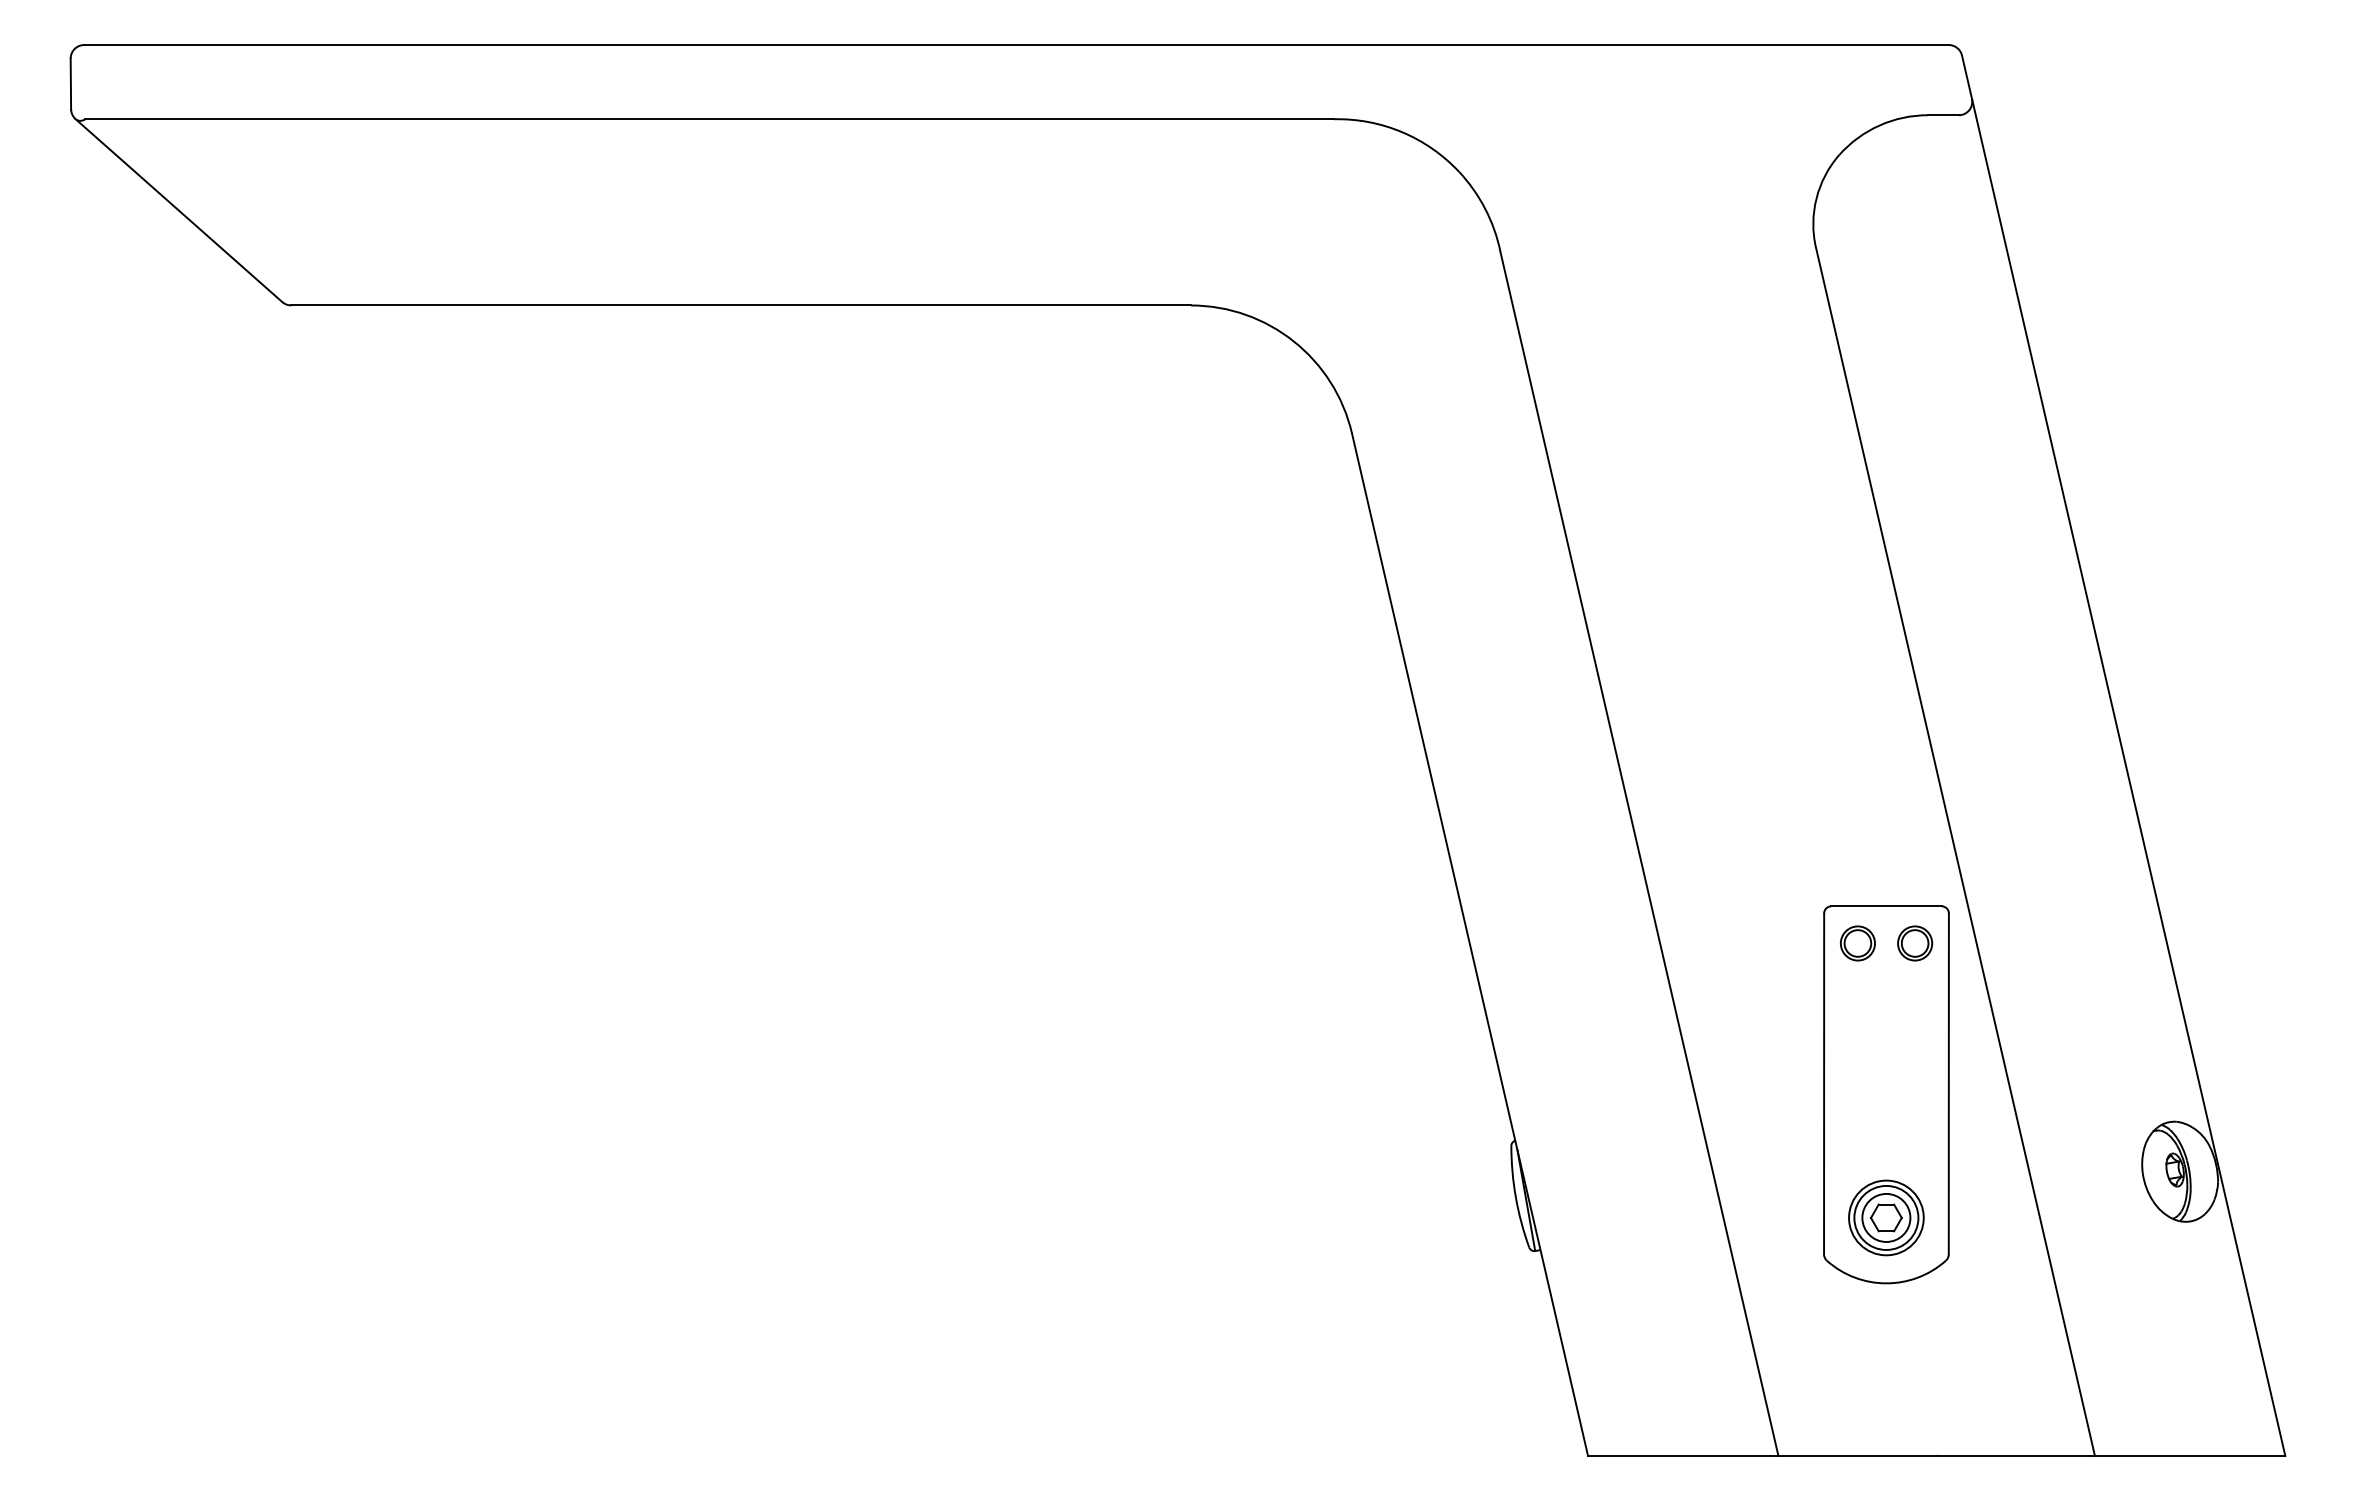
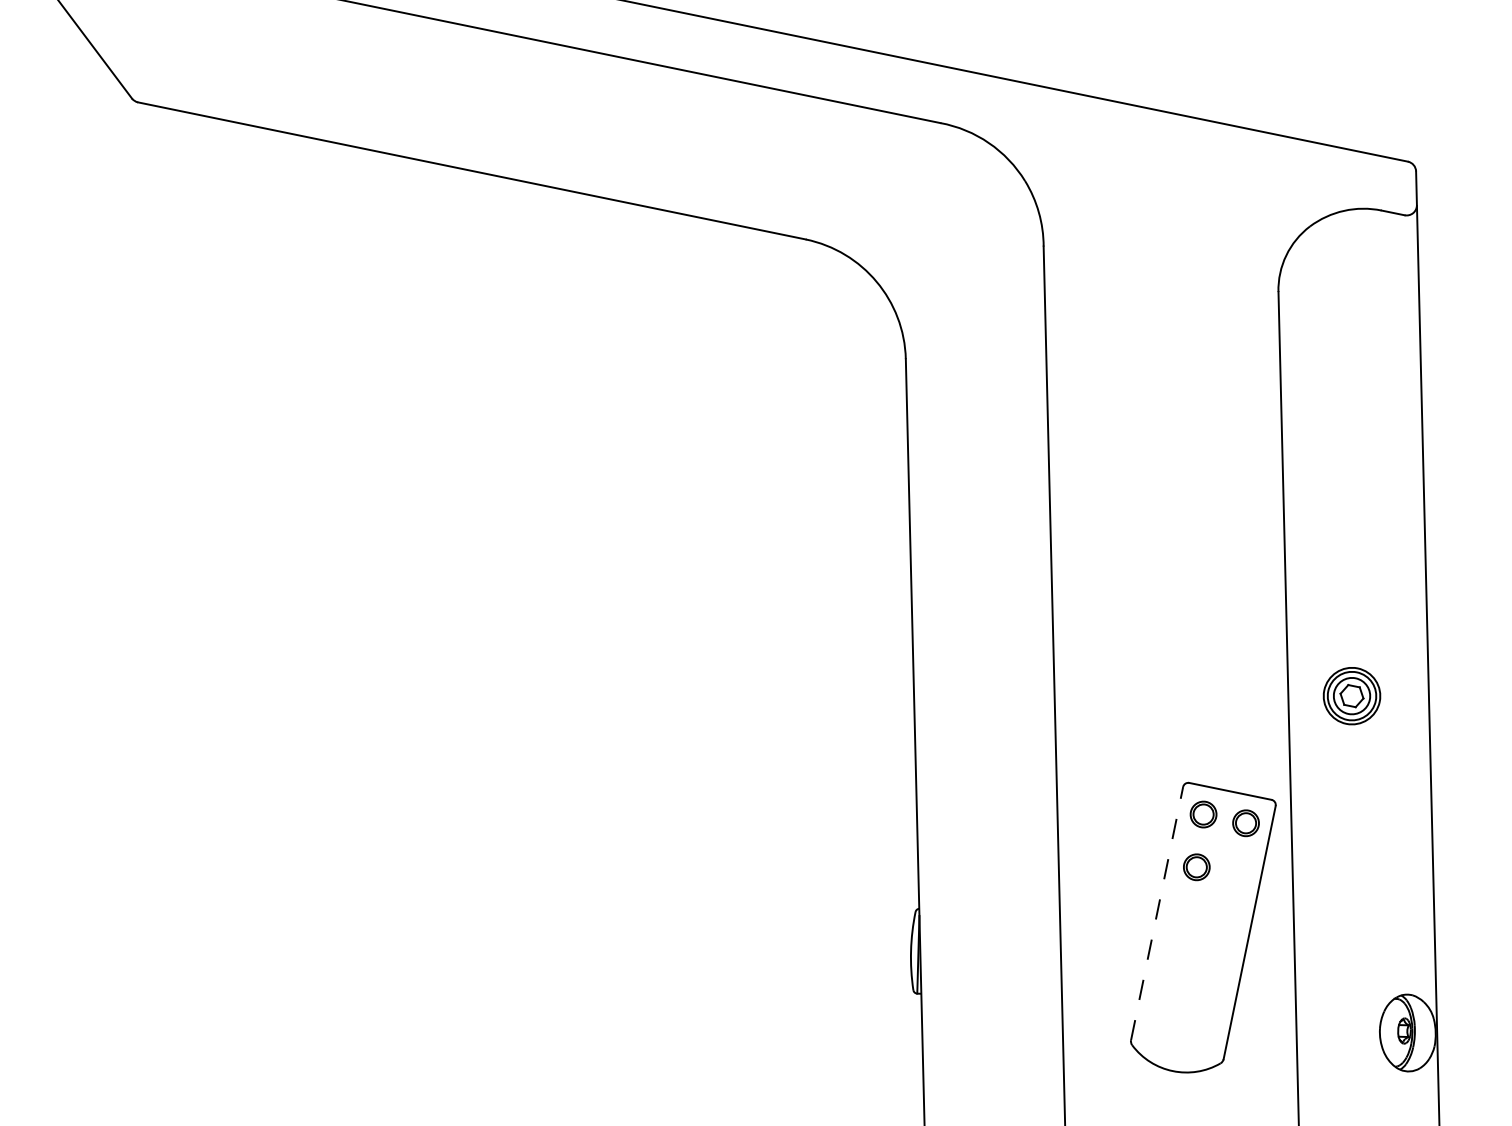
part: (1863, 1013) -> (1197, 867), added
line: (1824, 1083) -> (1157, 913), solid -> dashed
part: (1886, 1217) -> (1352, 695), moved

